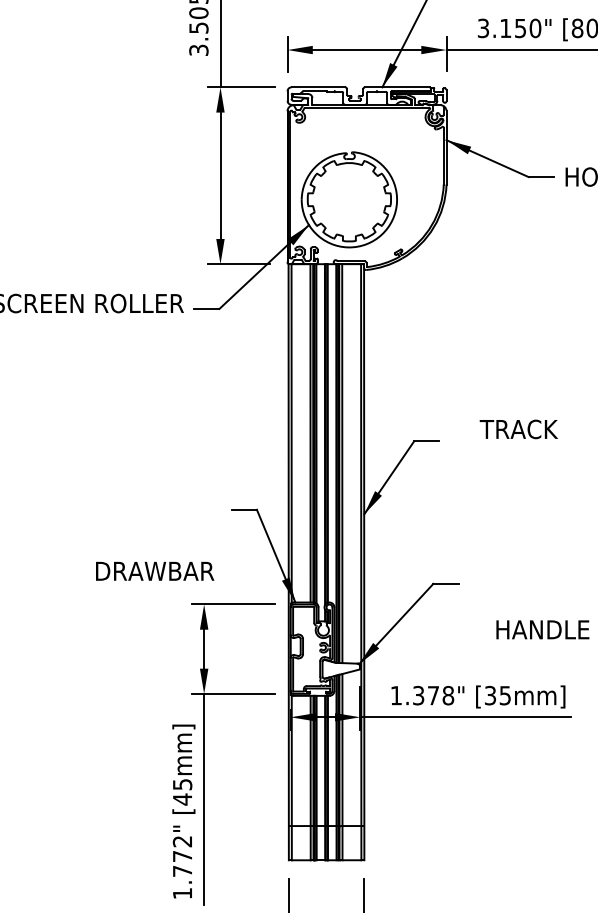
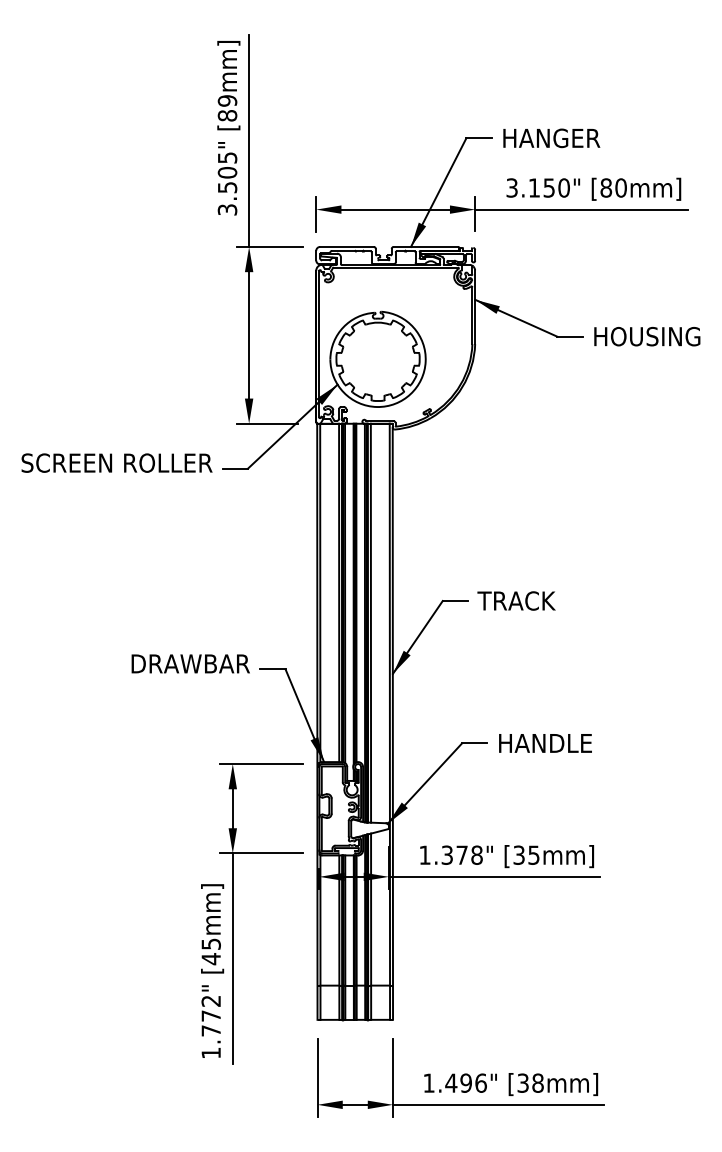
text: (518, 428) -> (516, 600), moved
text: (154, 570) -> (190, 663), moved
text: (542, 629) -> (545, 743), moved

